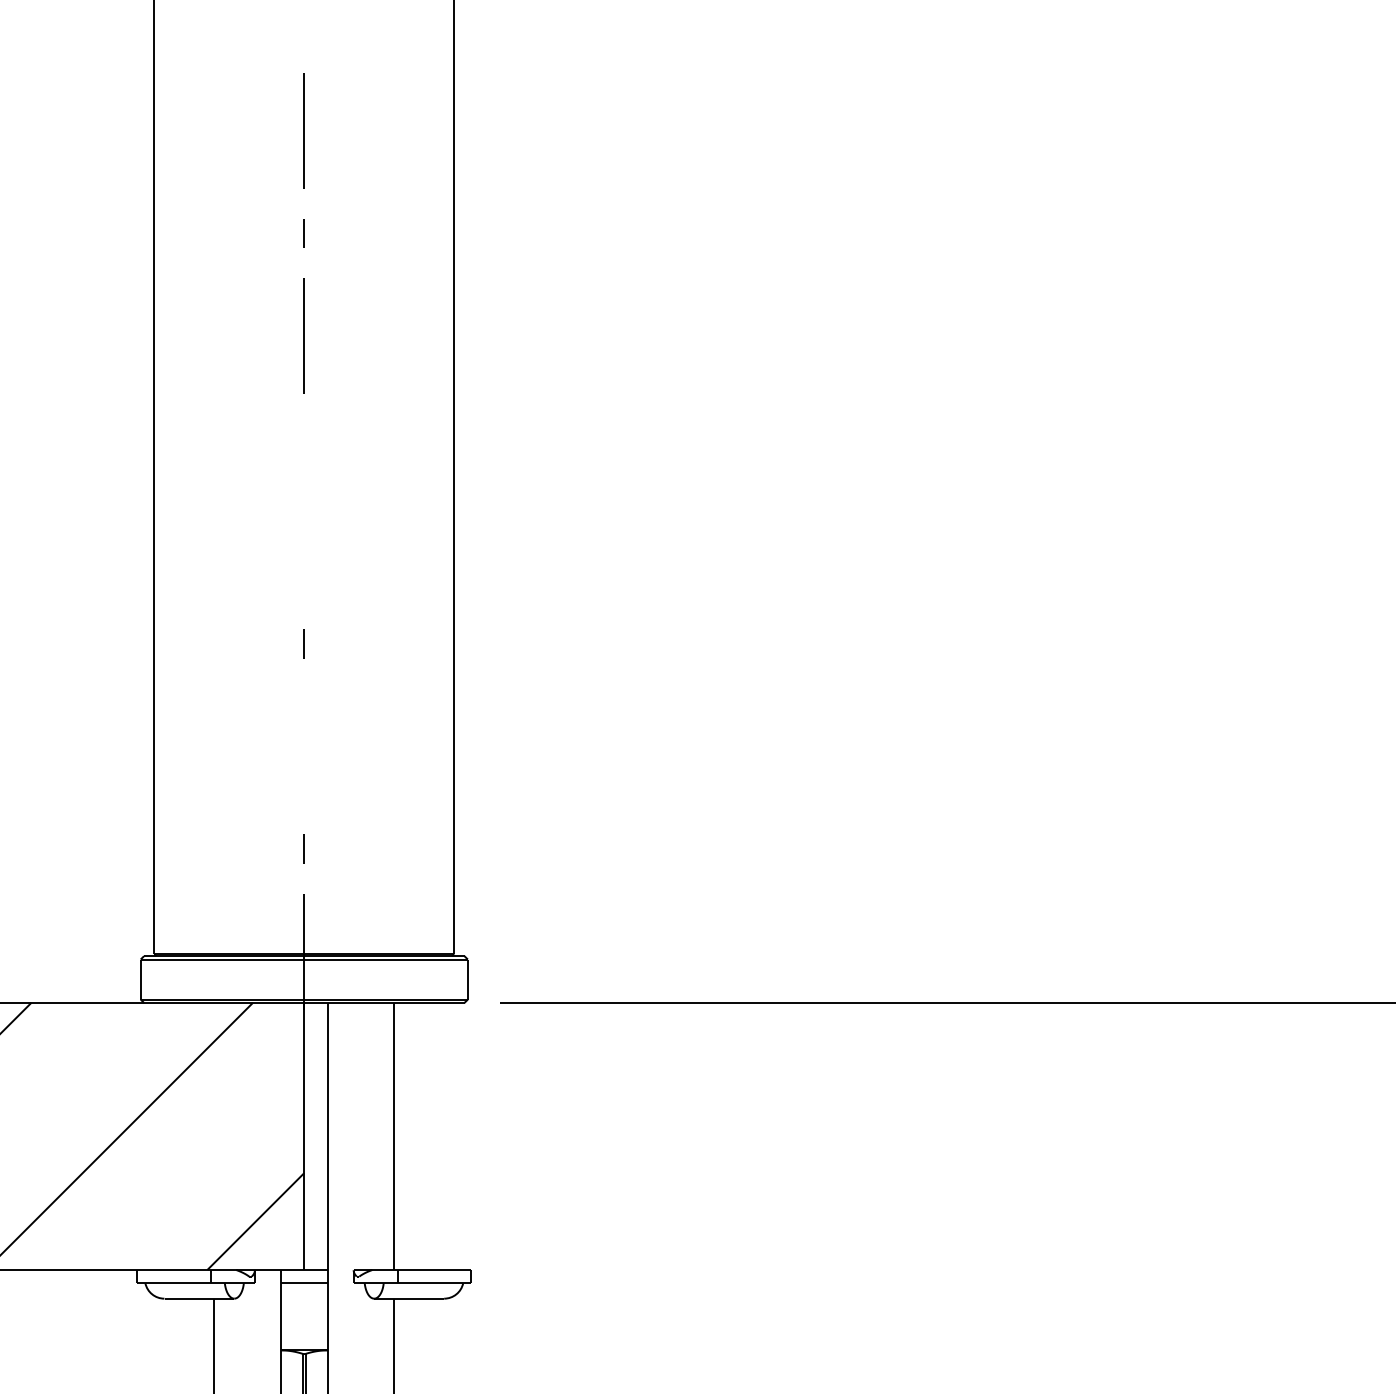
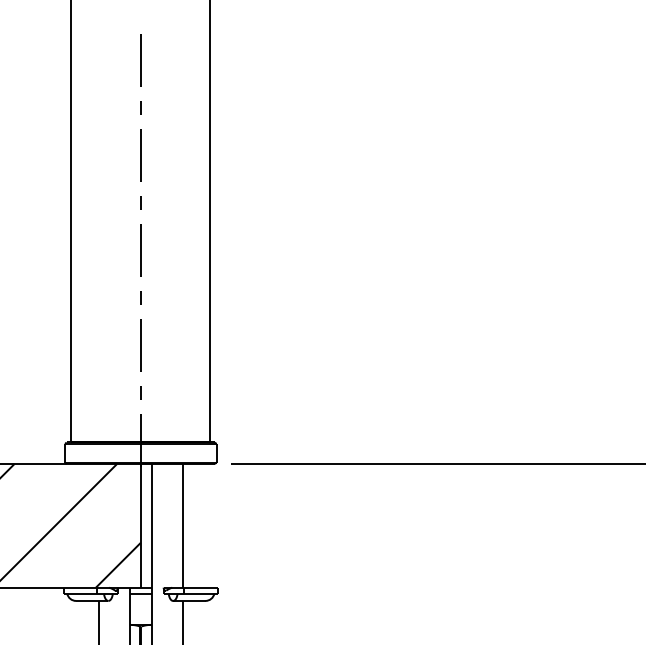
line: (303, 437) -> (140, 202), added
line: (303, 541) -> (140, 250), added
line: (303, 746) -> (140, 345), added

